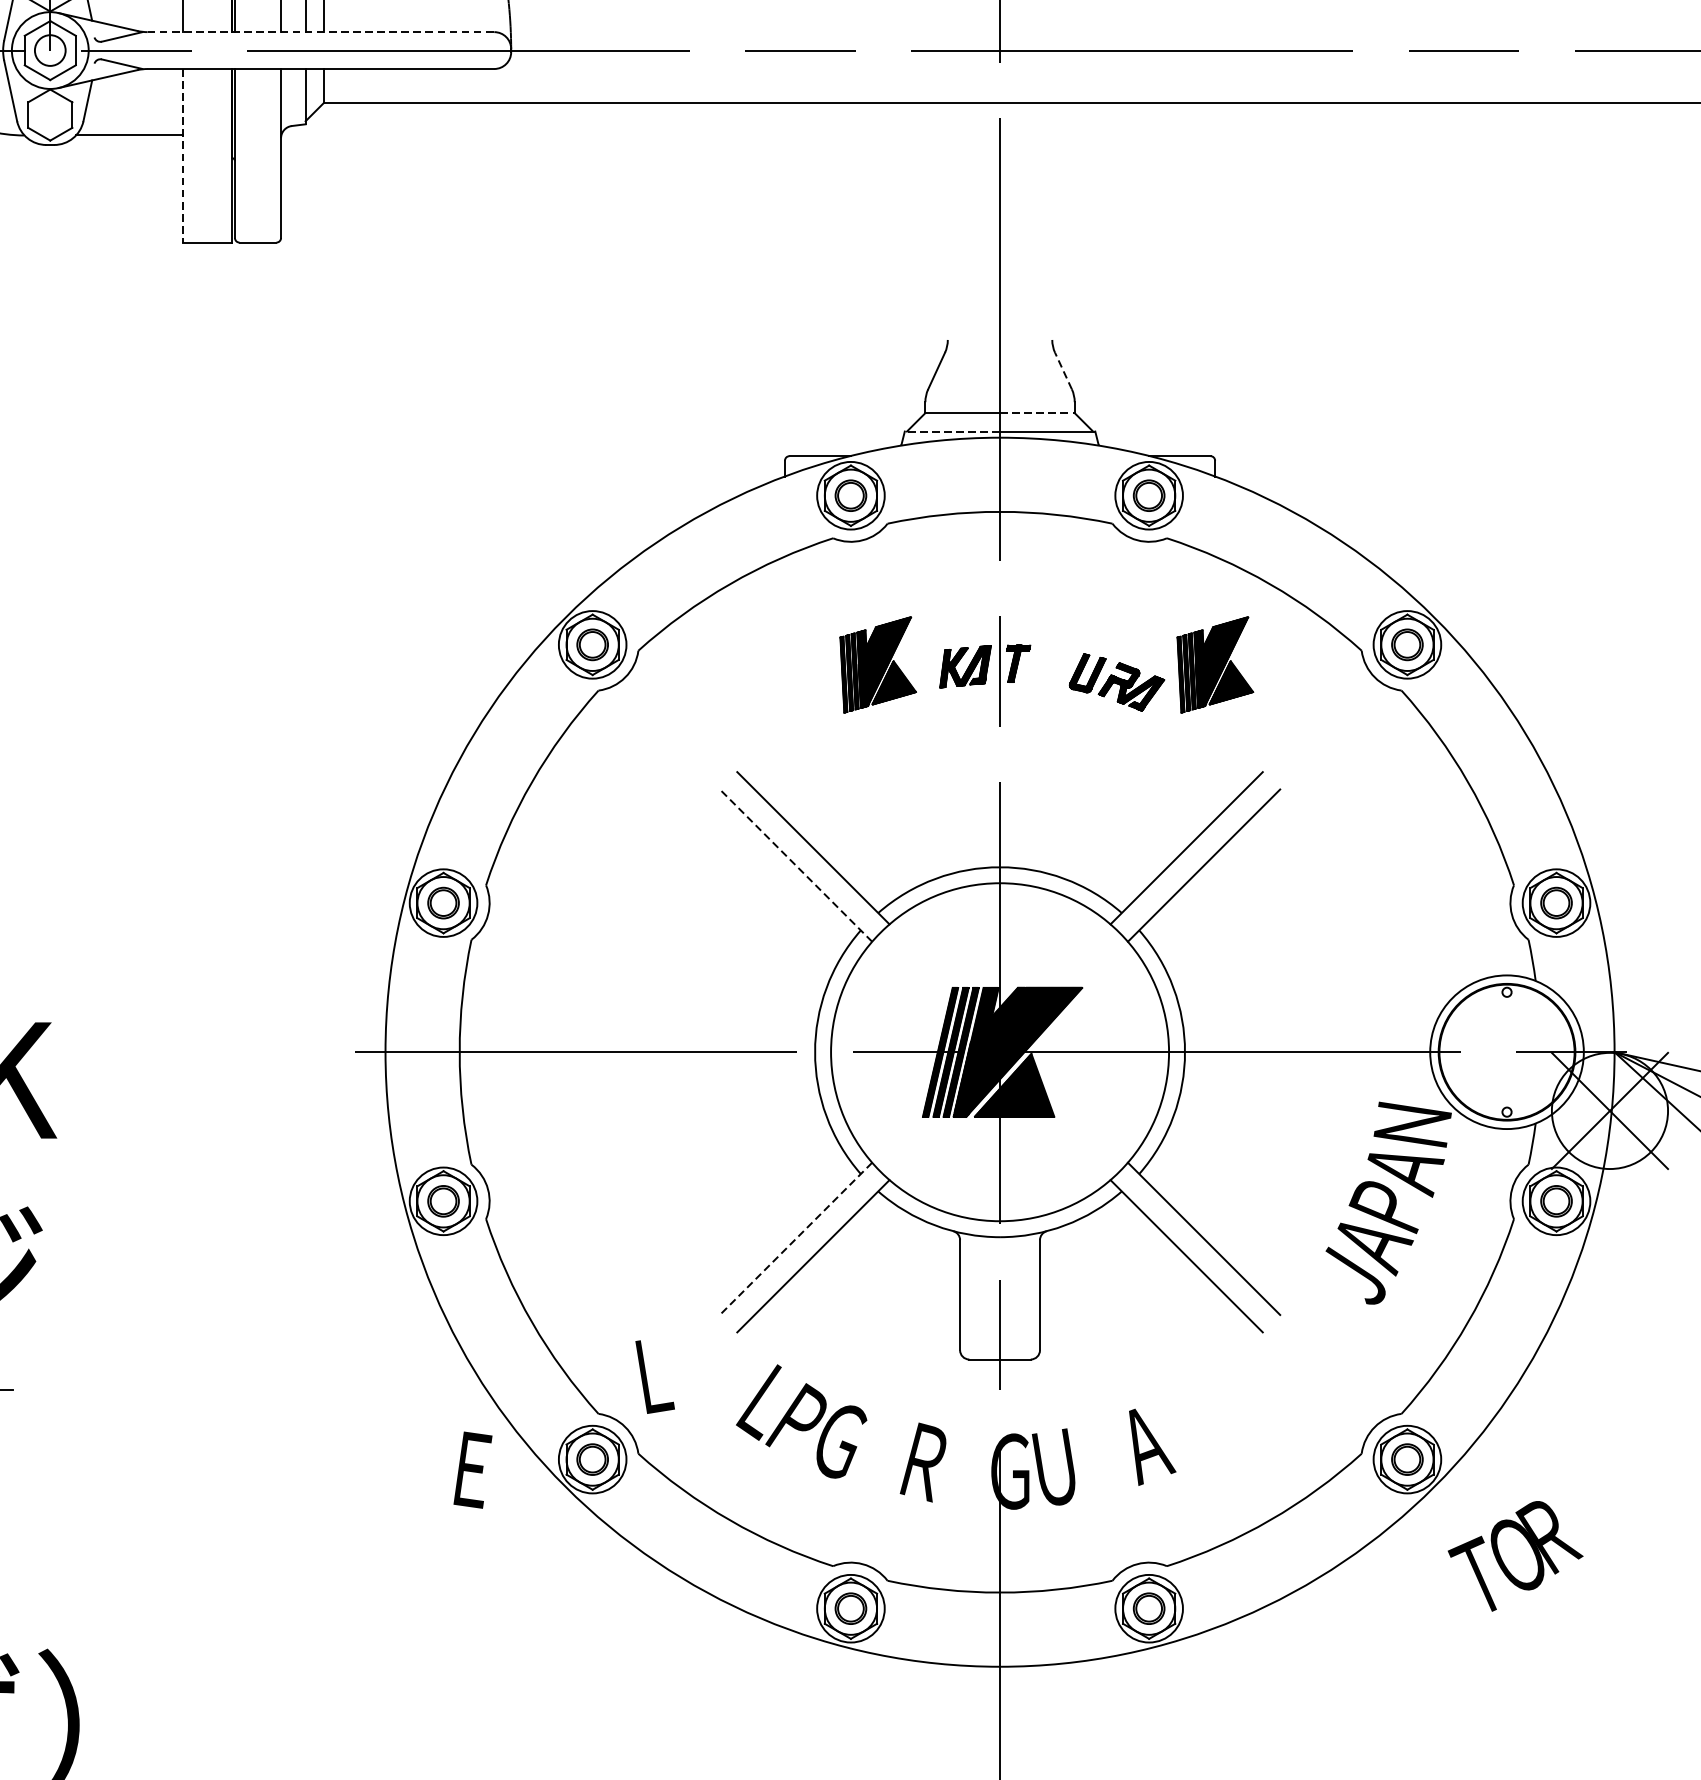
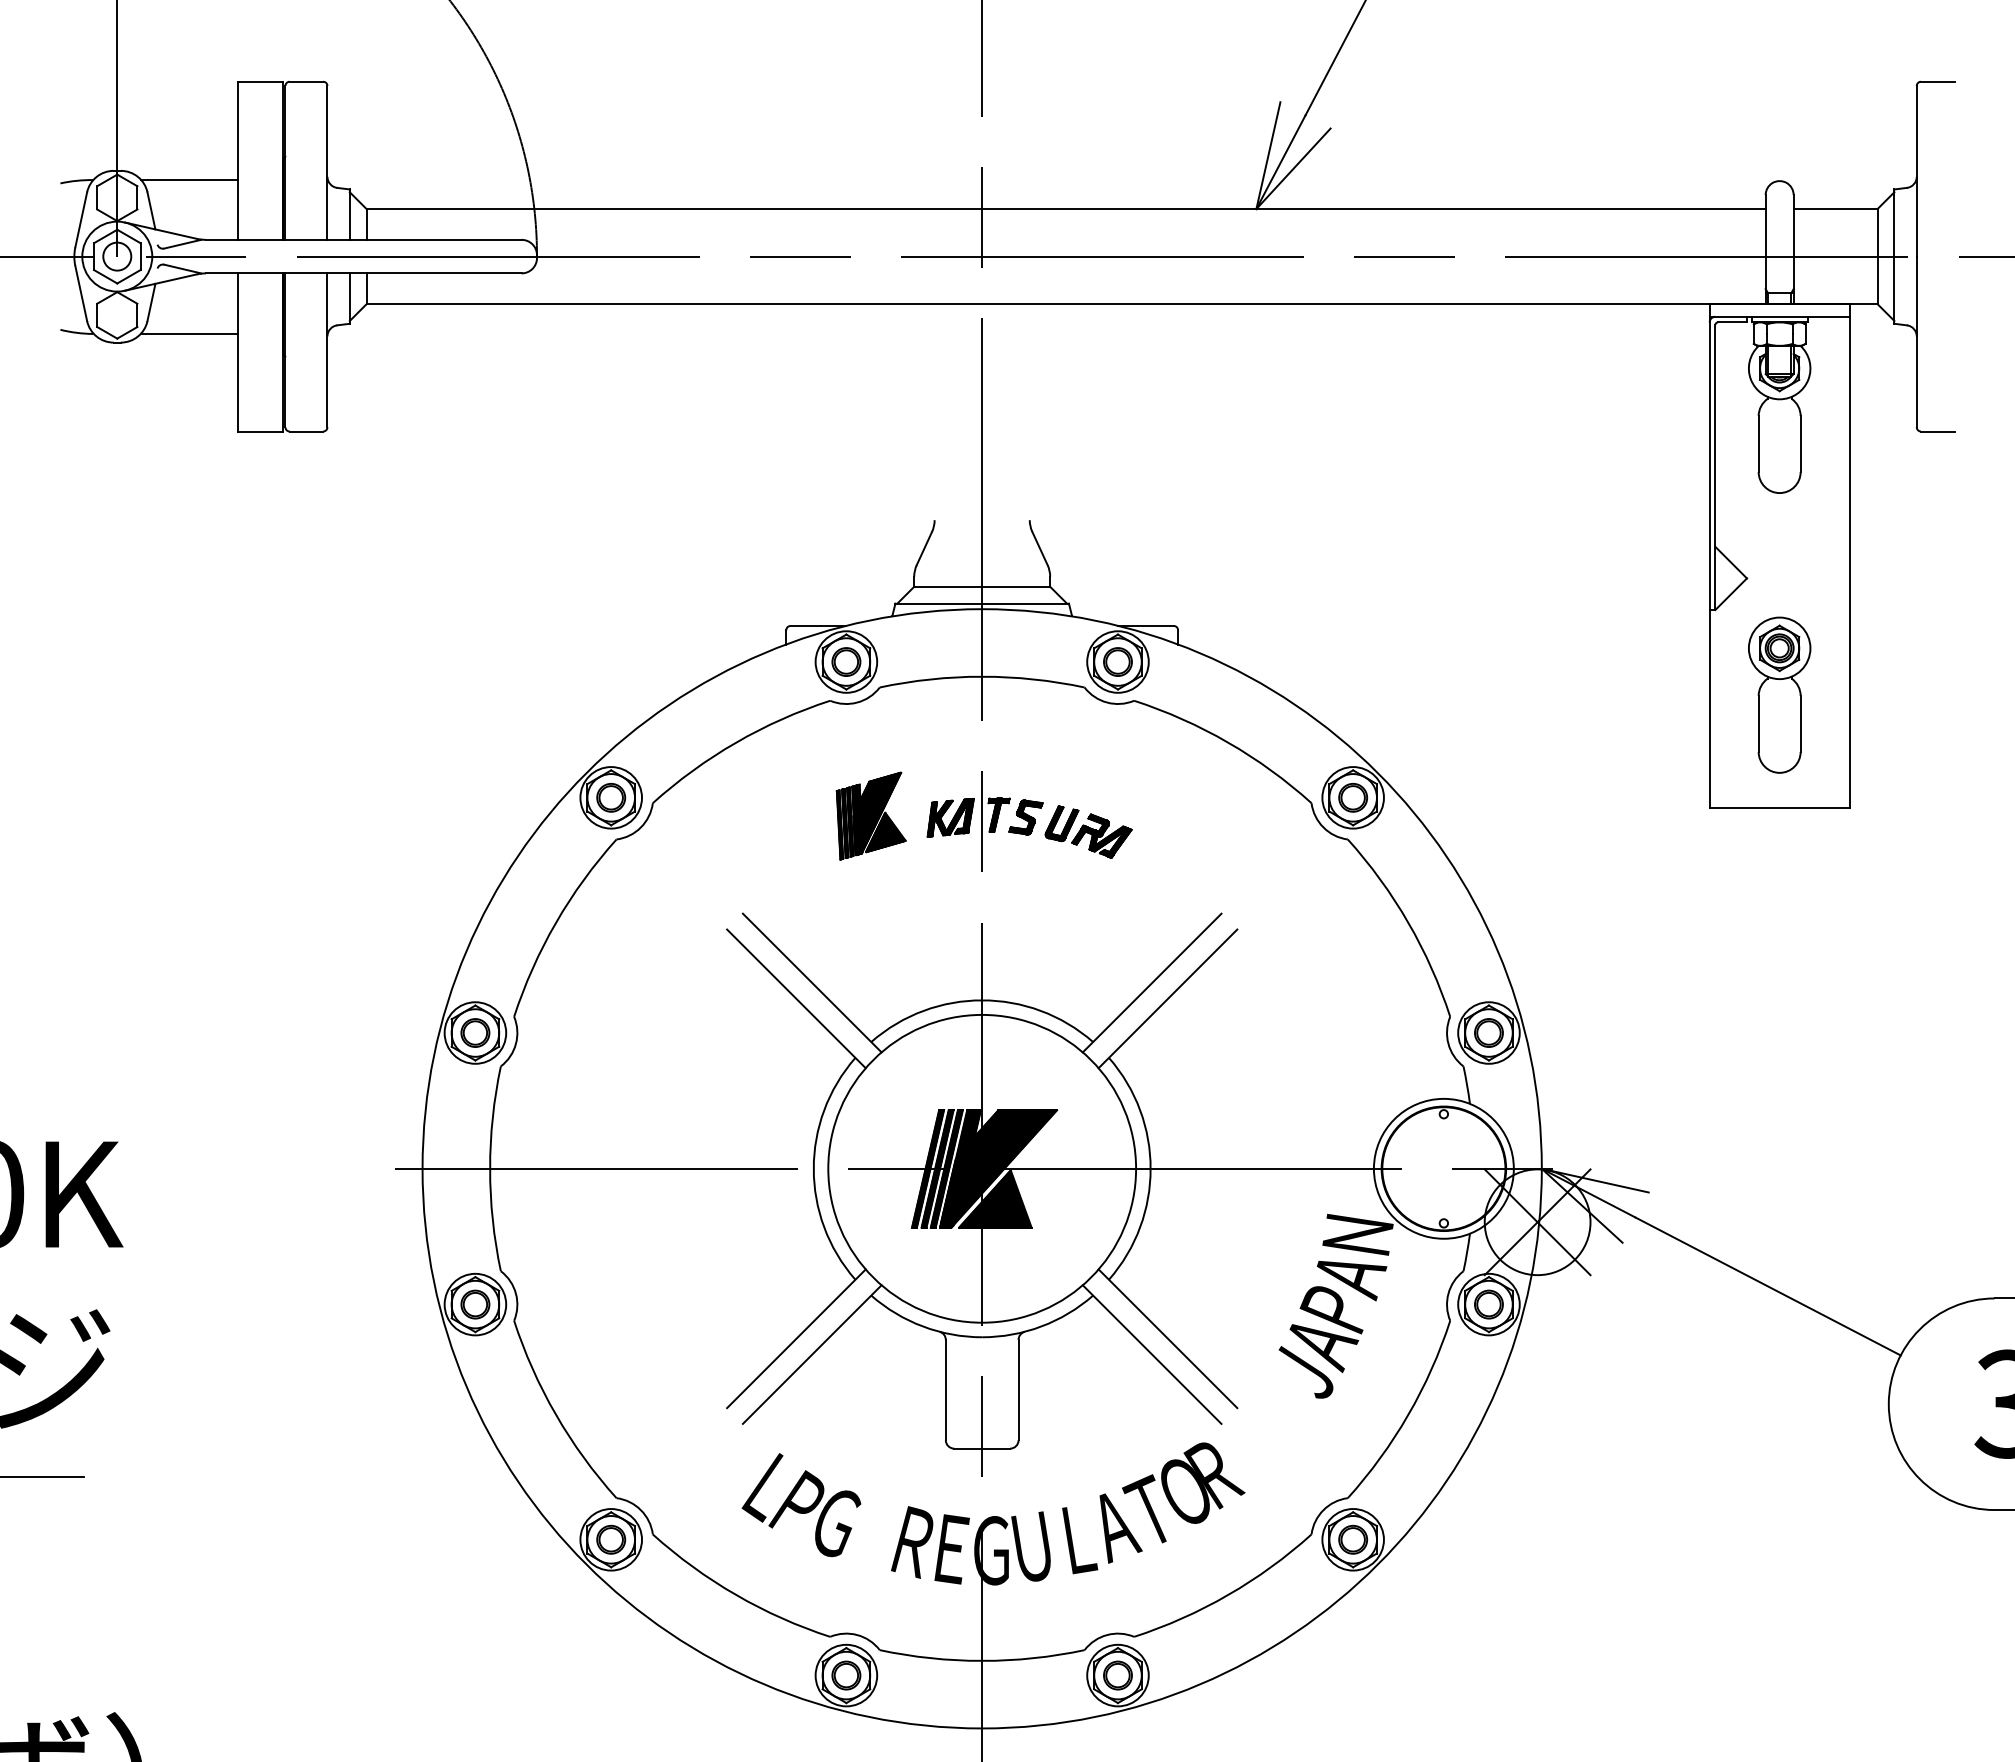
line: (320, 31) -> (363, 239), dashed -> solid
line: (182, 155) -> (237, 352), dashed -> solid
line: (1062, 371) -> (1039, 548), dashed -> solid
line: (1037, 412) -> (1016, 586), dashed -> solid
line: (952, 431) -> (938, 603), dashed -> solid
part: (1214, 664) -> (1177, 815), removed
part: (1047, 666) -> (1025, 817), added
line: (796, 865) -> (796, 998), dashed -> solid
line: (796, 1239) -> (796, 1339), dashed -> solid
text: (655, 1376) -> (1080, 1540), moved
text: (472, 1470) -> (951, 1549), moved
text: (1515, 1555) -> (1183, 1492), moved

